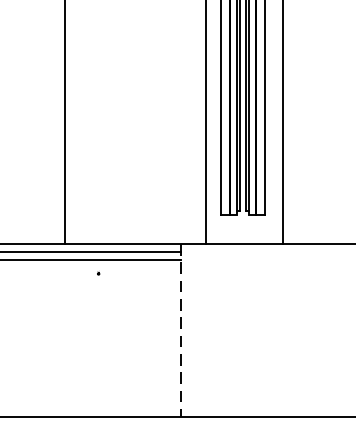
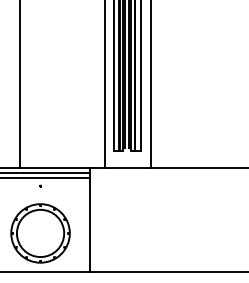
line: (180, 331) -> (89, 220), dashed -> solid
part: (98, 352) -> (40, 233), added

